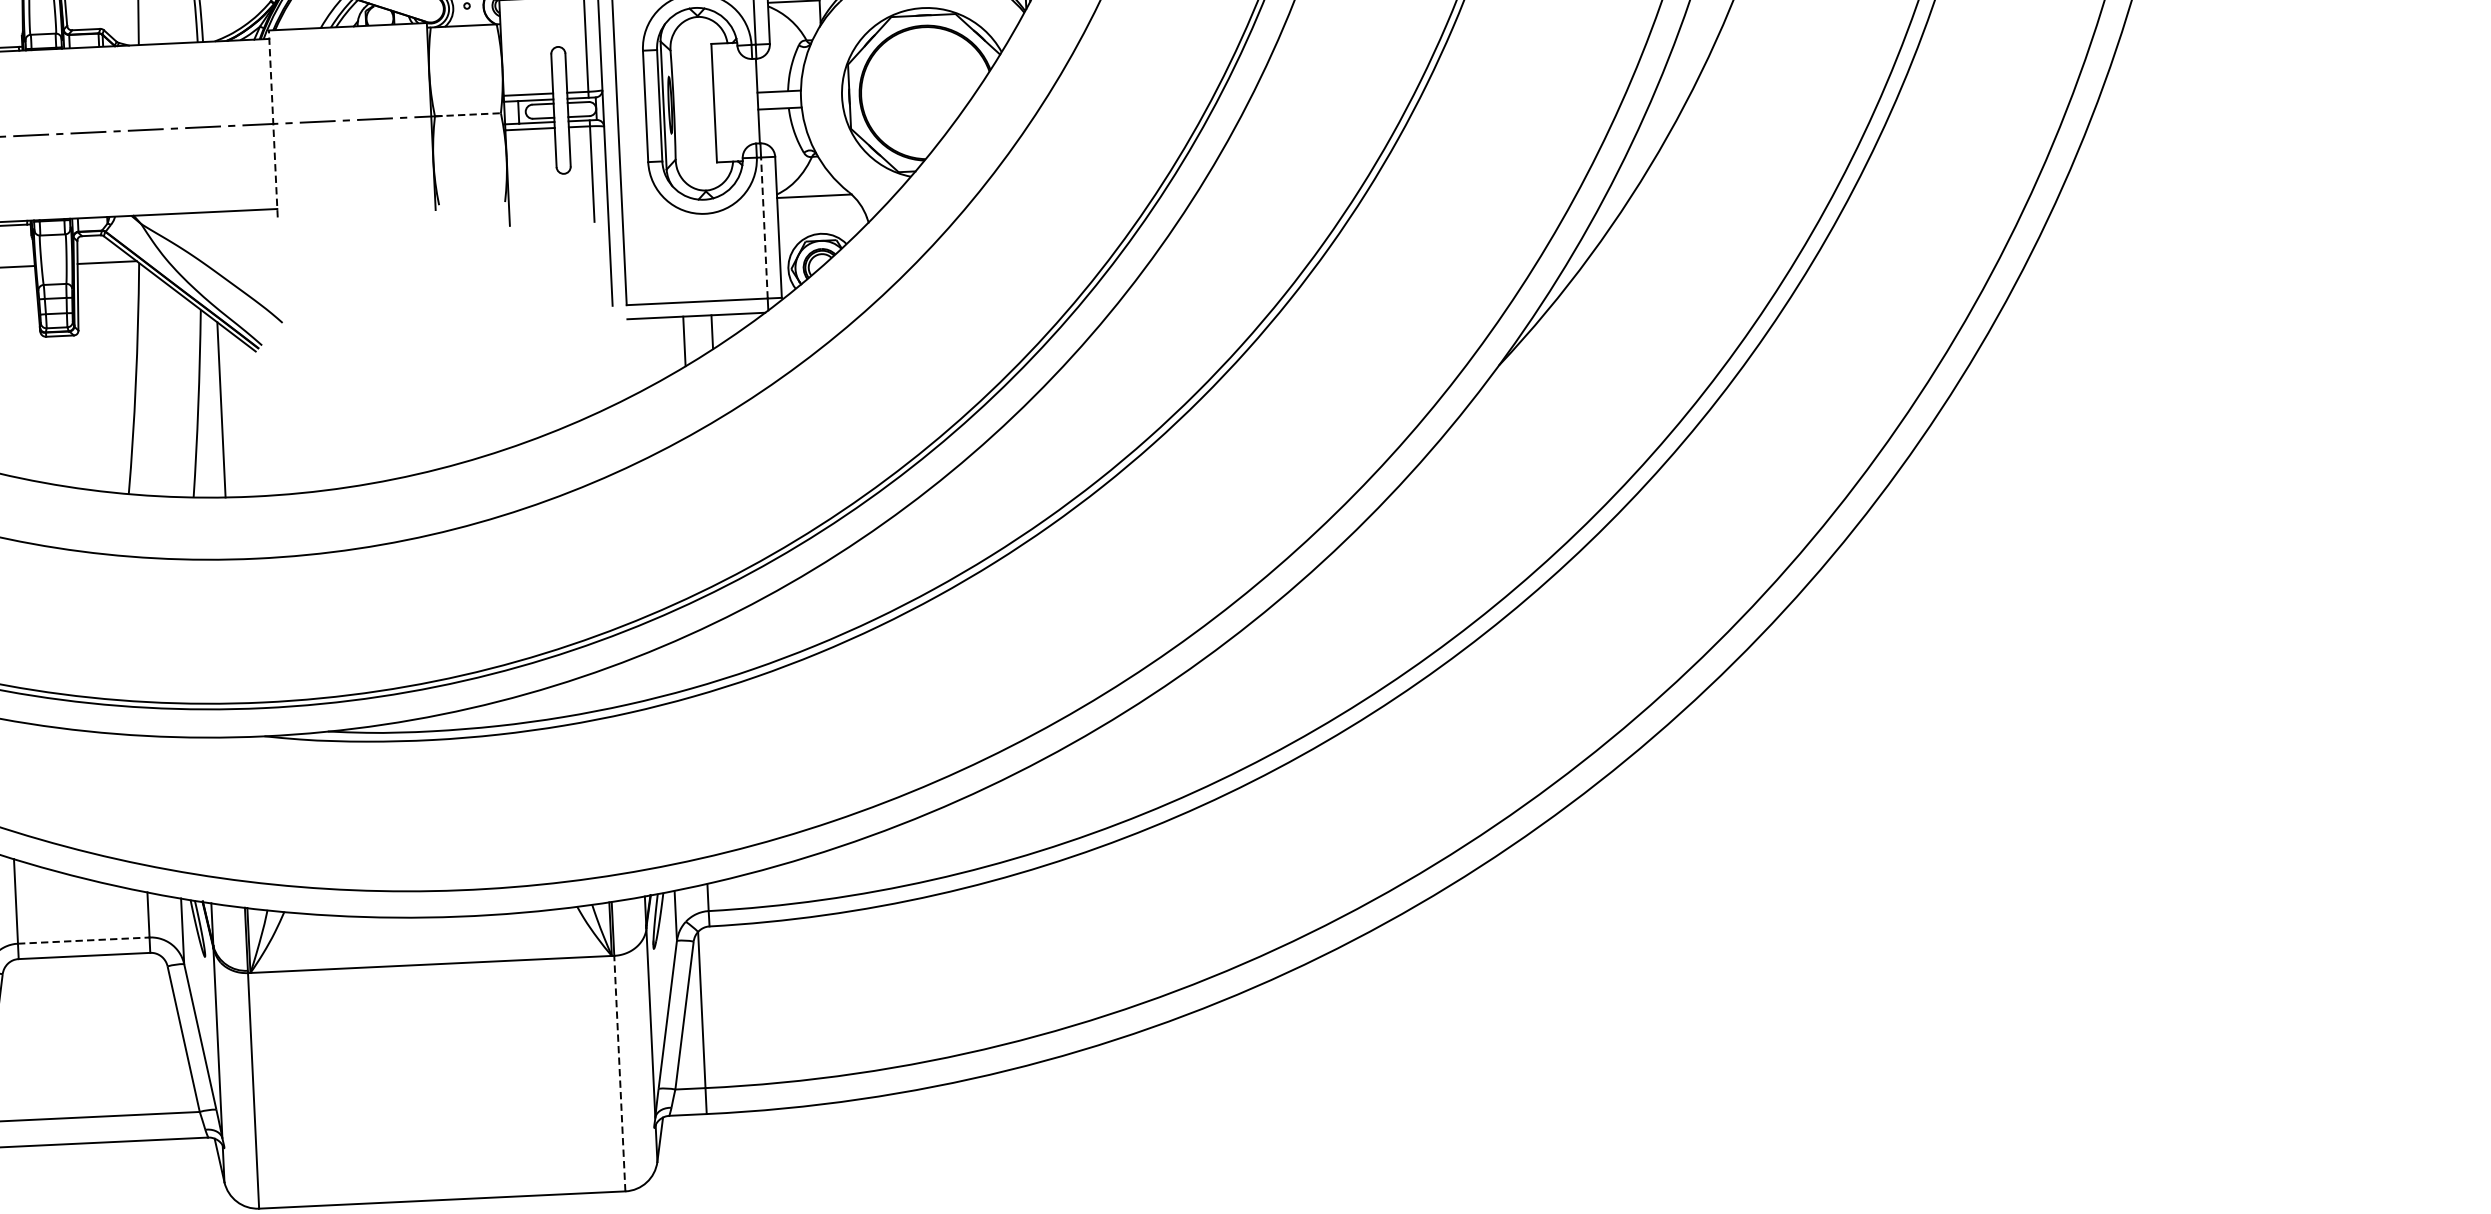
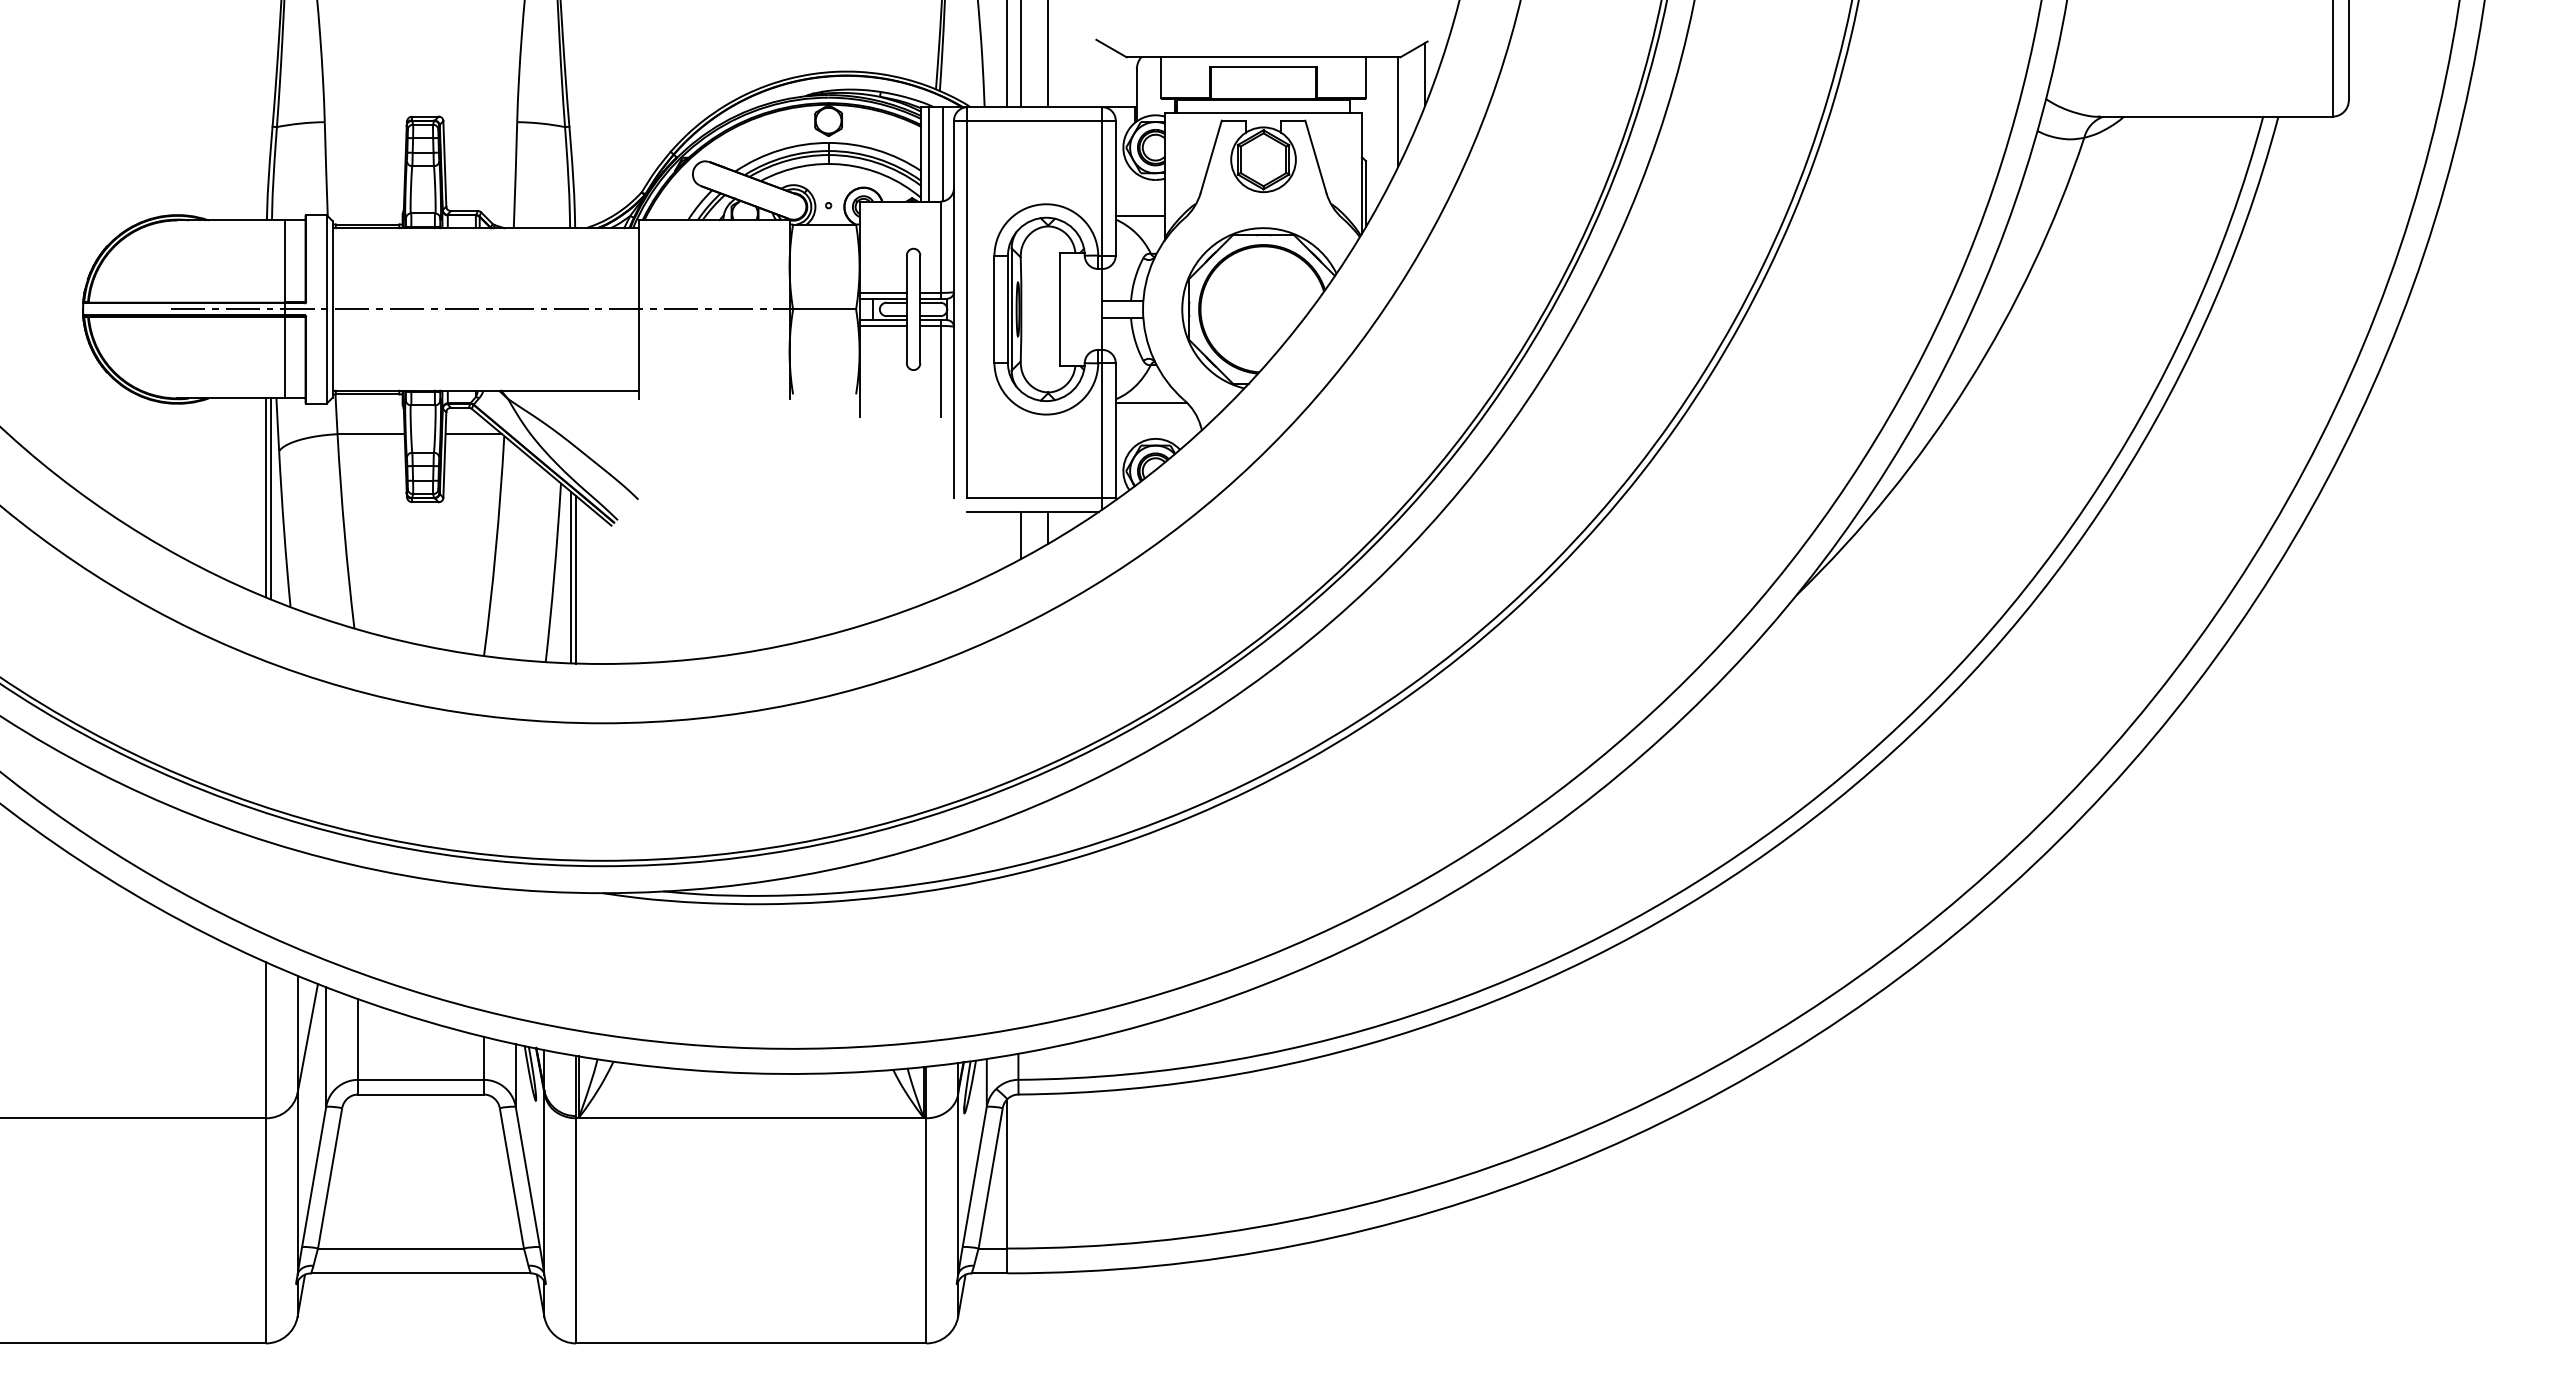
line: (467, 114) -> (824, 309), dashed -> solid
line: (273, 122) -> (638, 308), dashed -> solid
line: (764, 227) -> (1102, 430), dashed -> solid
line: (215, 407) -> (570, 577), added
line: (84, 940) -> (421, 1079), dashed -> solid
line: (619, 1073) -> (926, 1230), dashed -> solid

